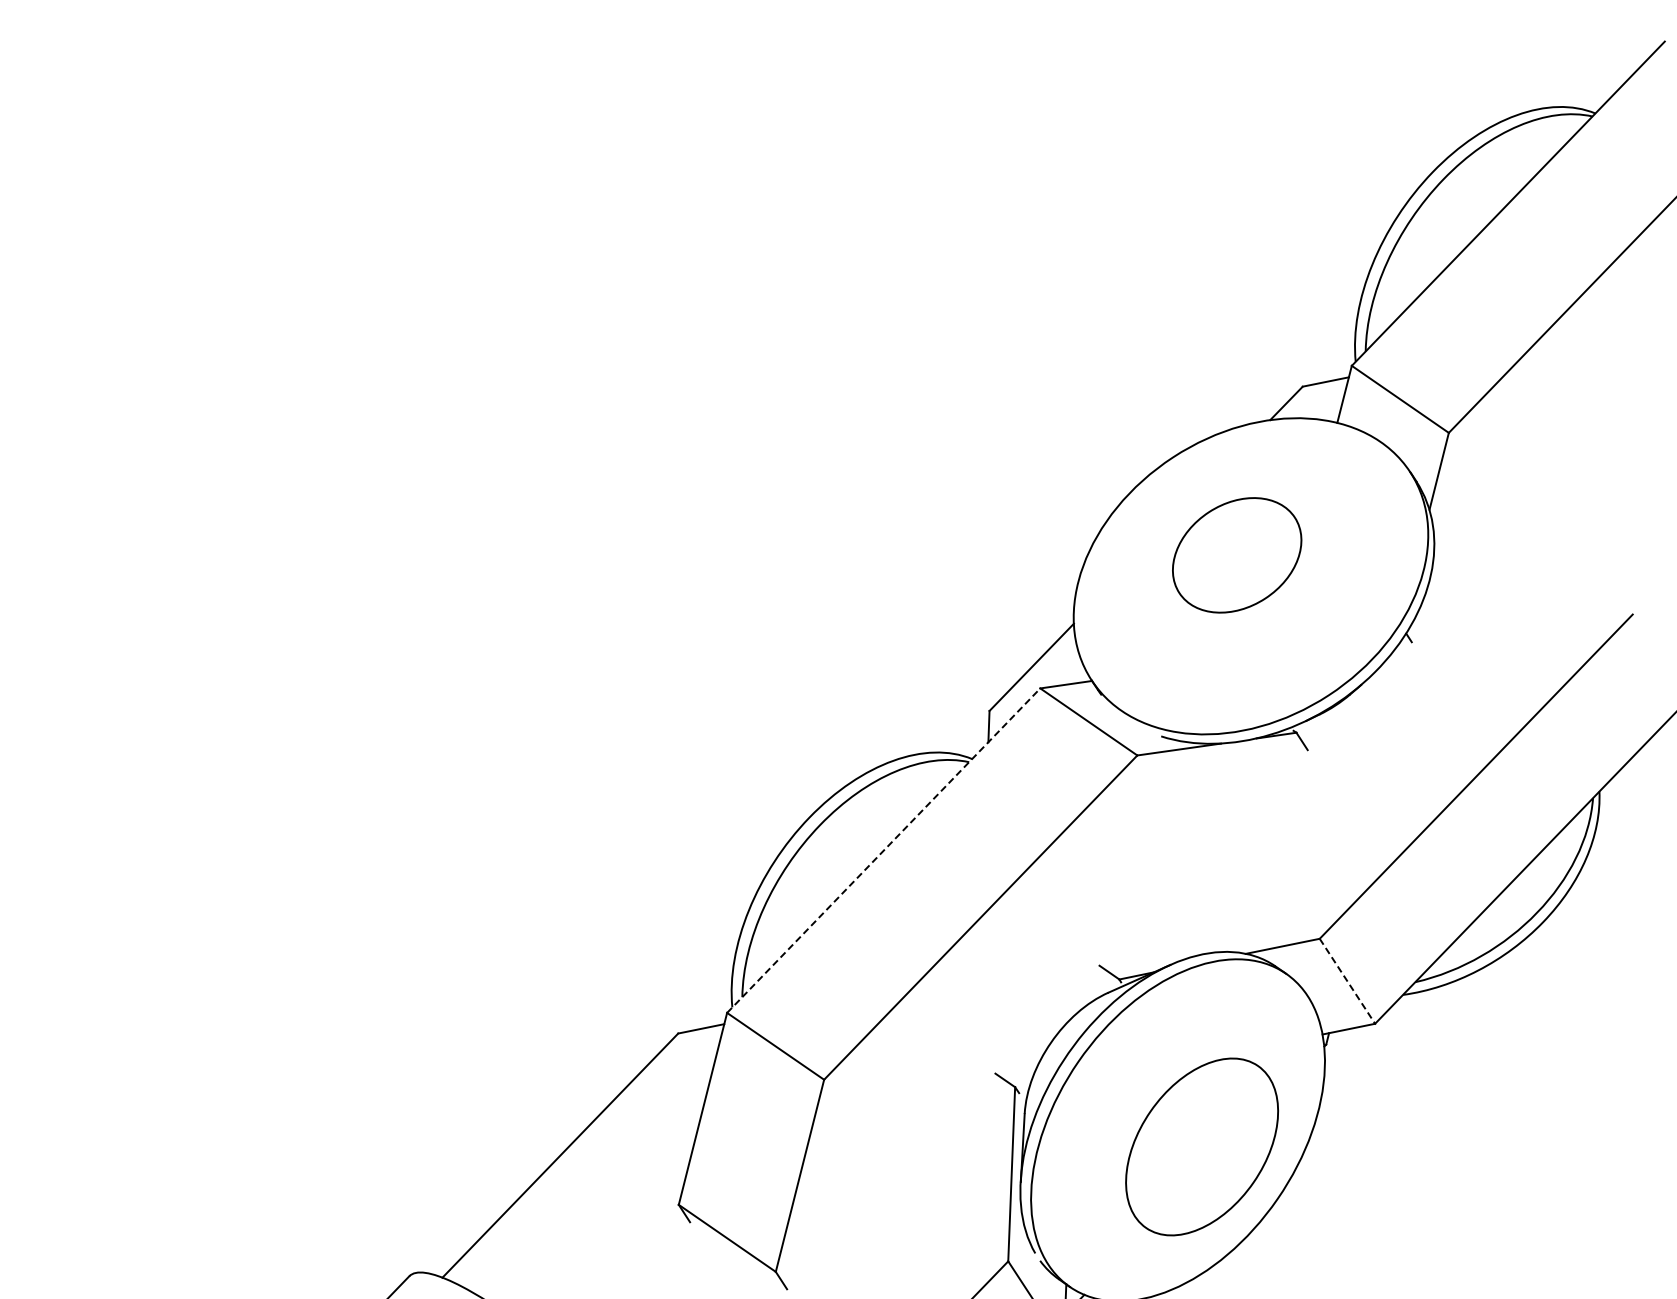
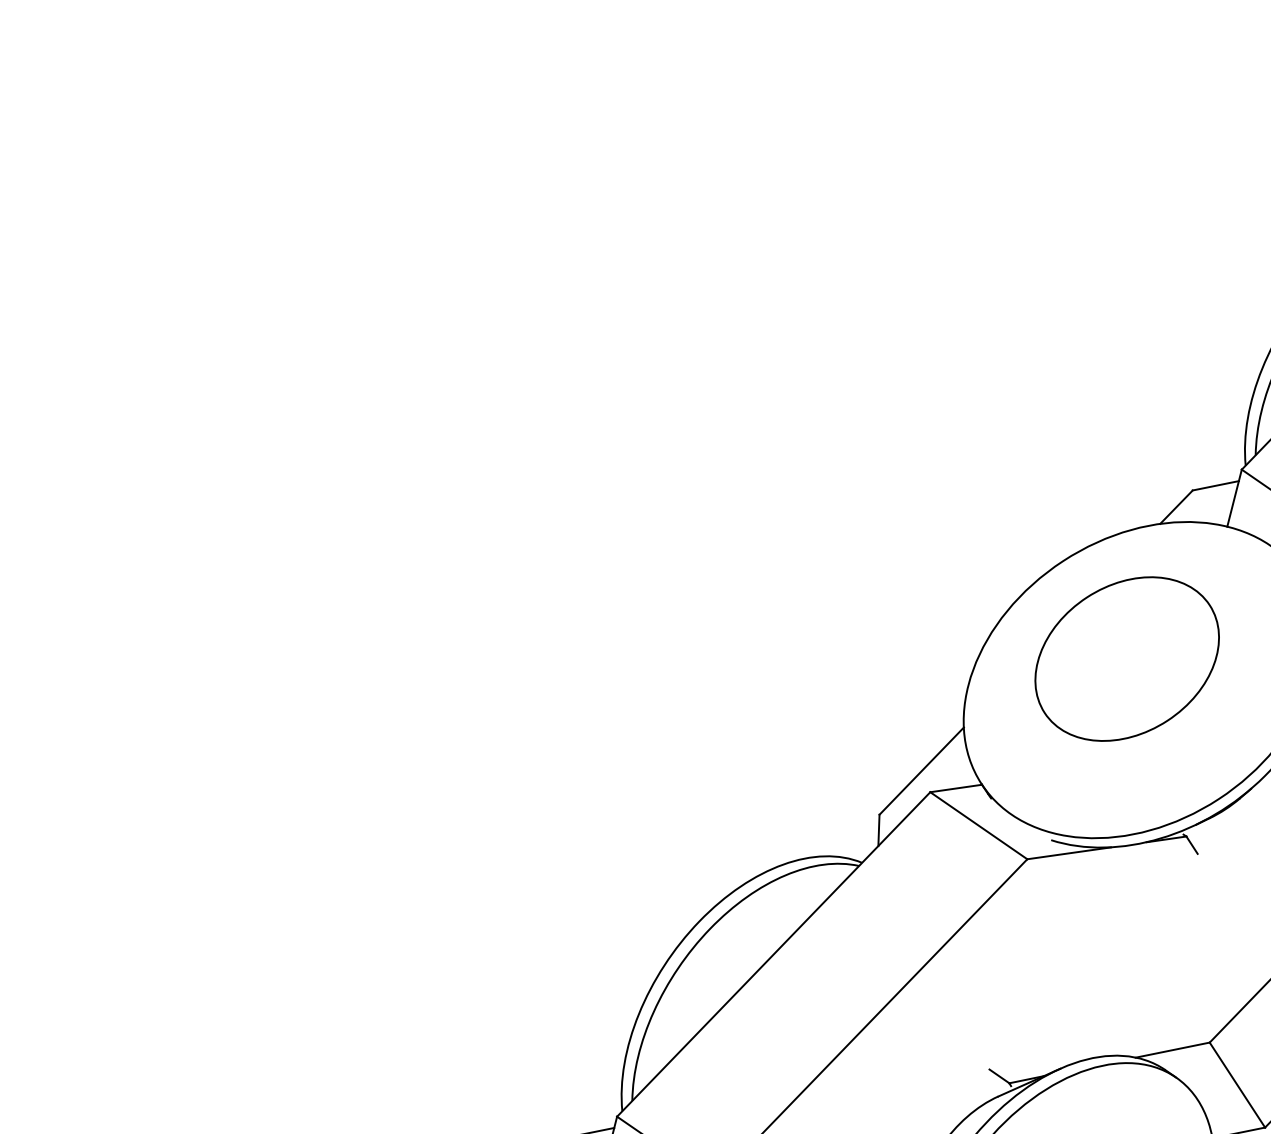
part: (1236, 555) -> (1126, 659), size x1.43
line: (884, 850) -> (774, 954), dashed -> solid
line: (1347, 981) -> (1237, 1085), dashed -> solid

